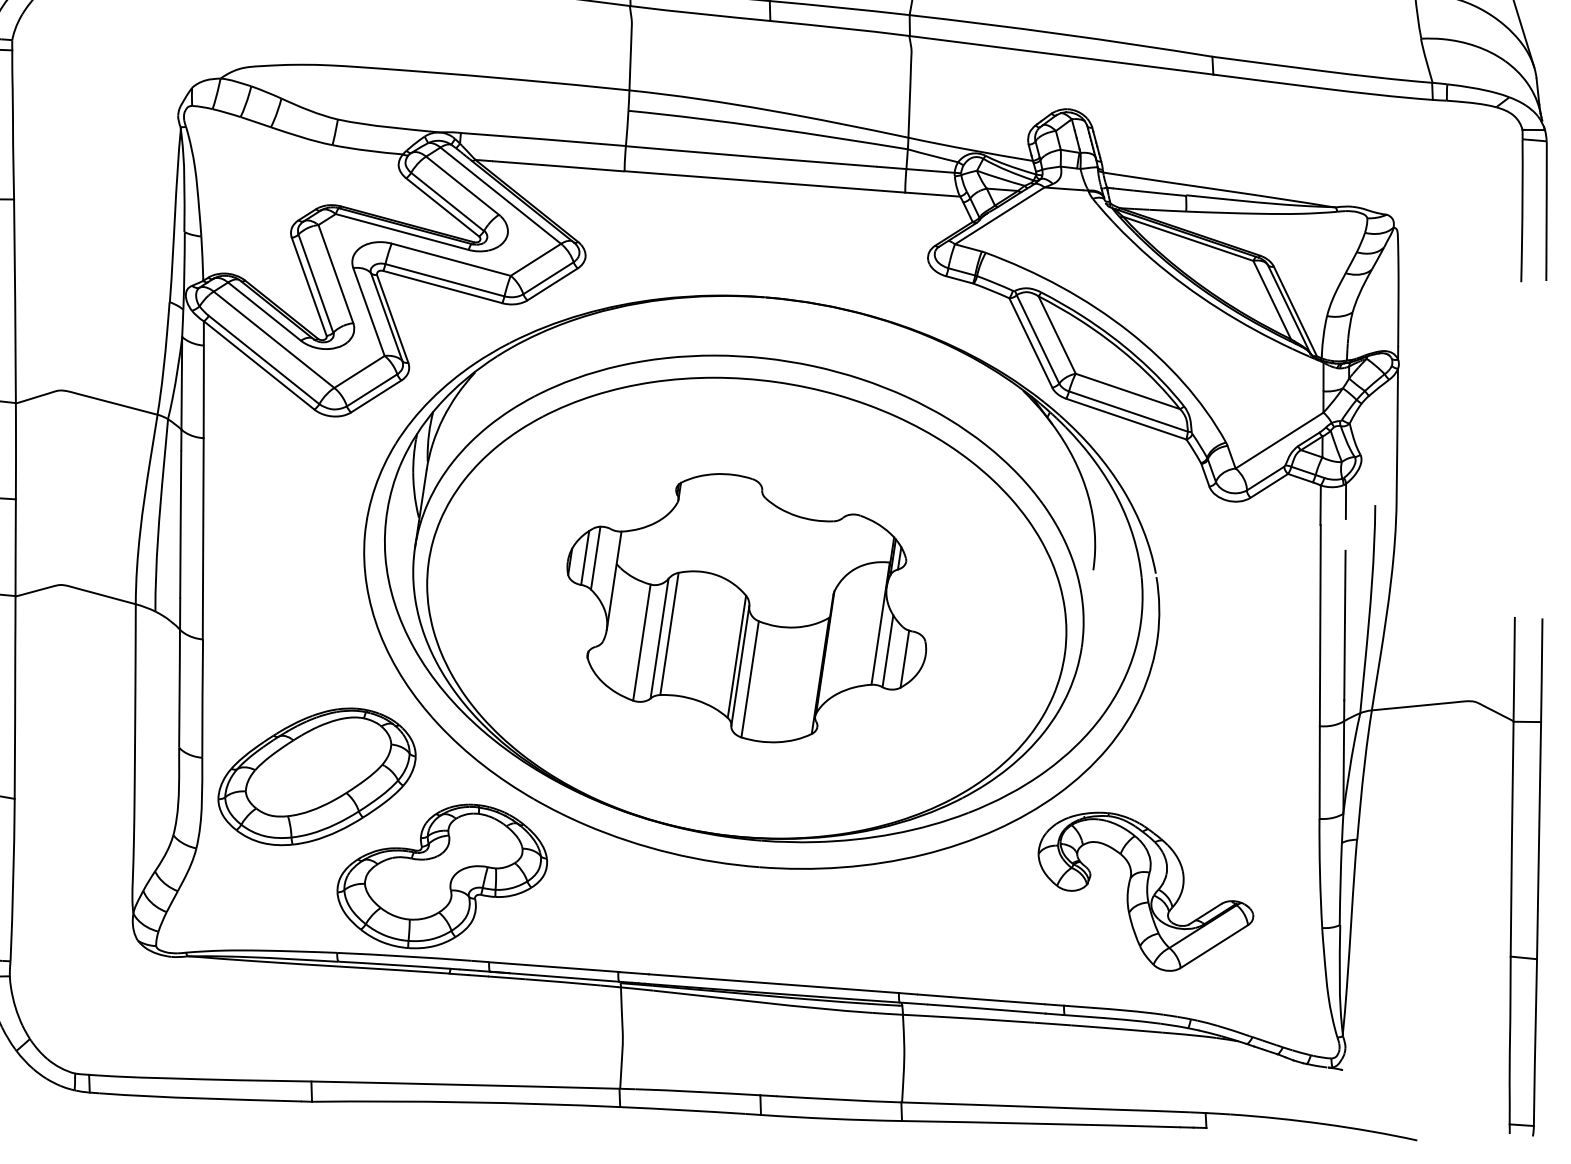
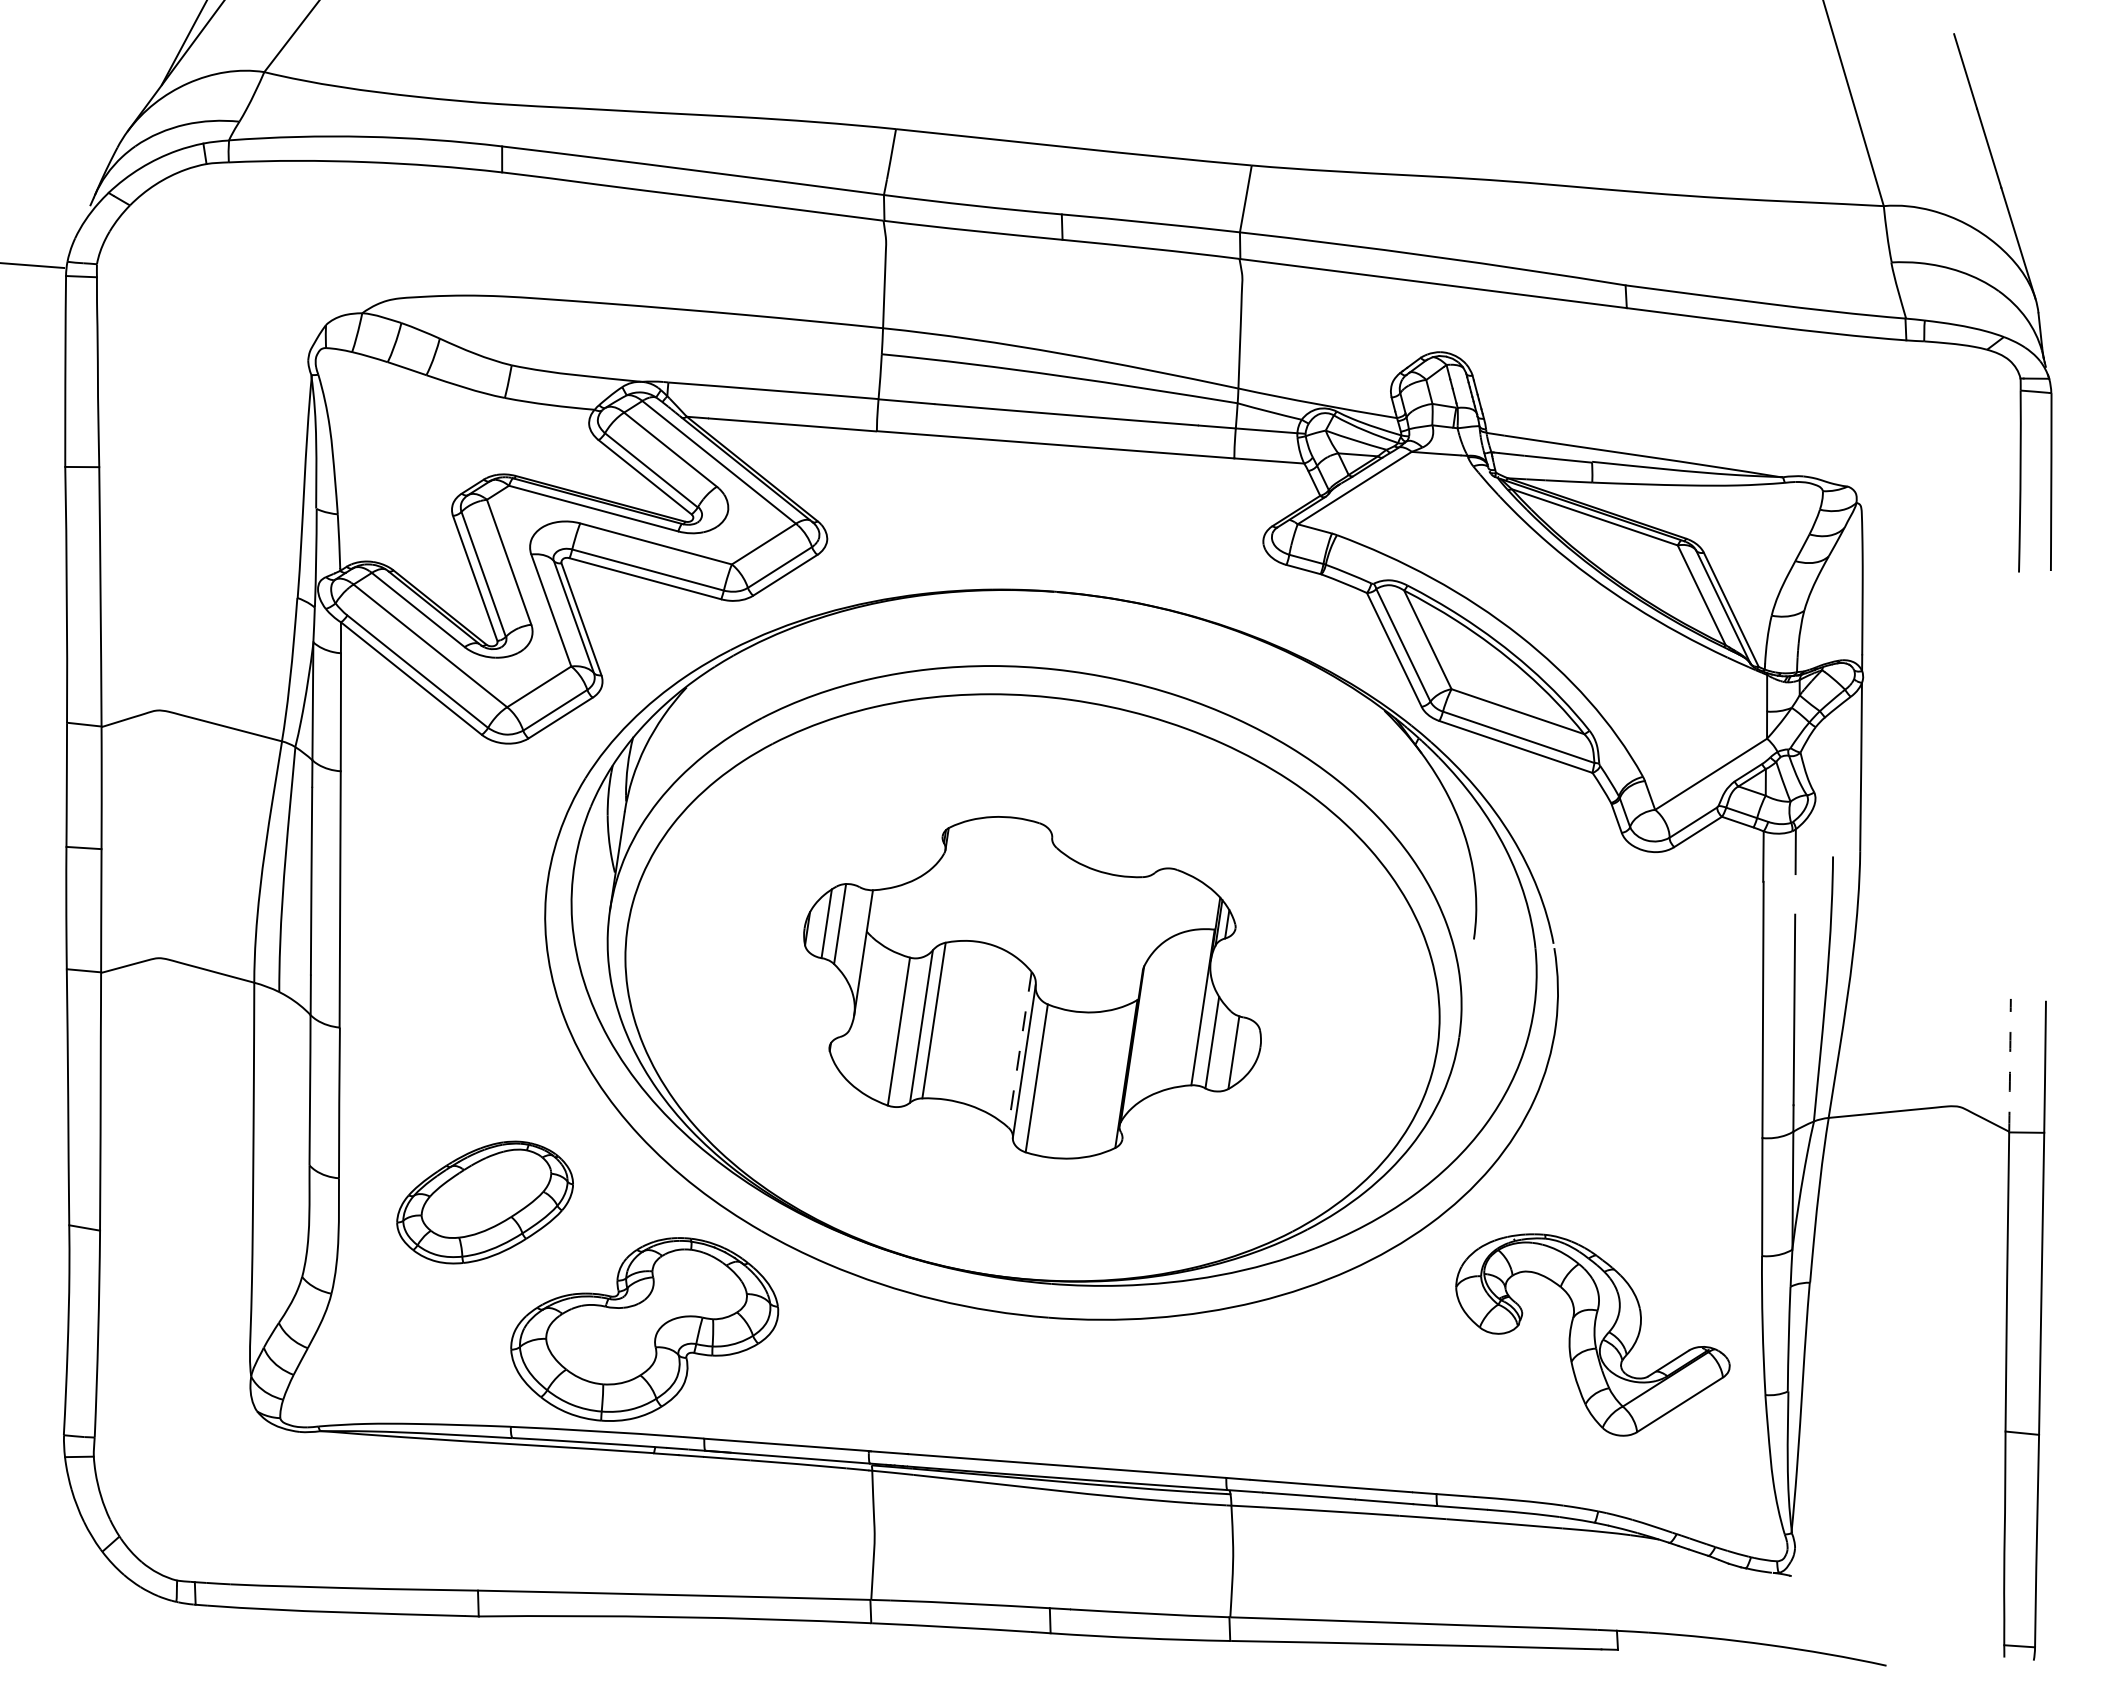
line: (736, 656) -> (1019, 1049), solid -> dashed
arc: (1514, 669) -> (2010, 1065), solid -> dashed
part: (316, 776) -> (484, 1202), size x0.7
part: (1145, 891) -> (1592, 1334), moved

